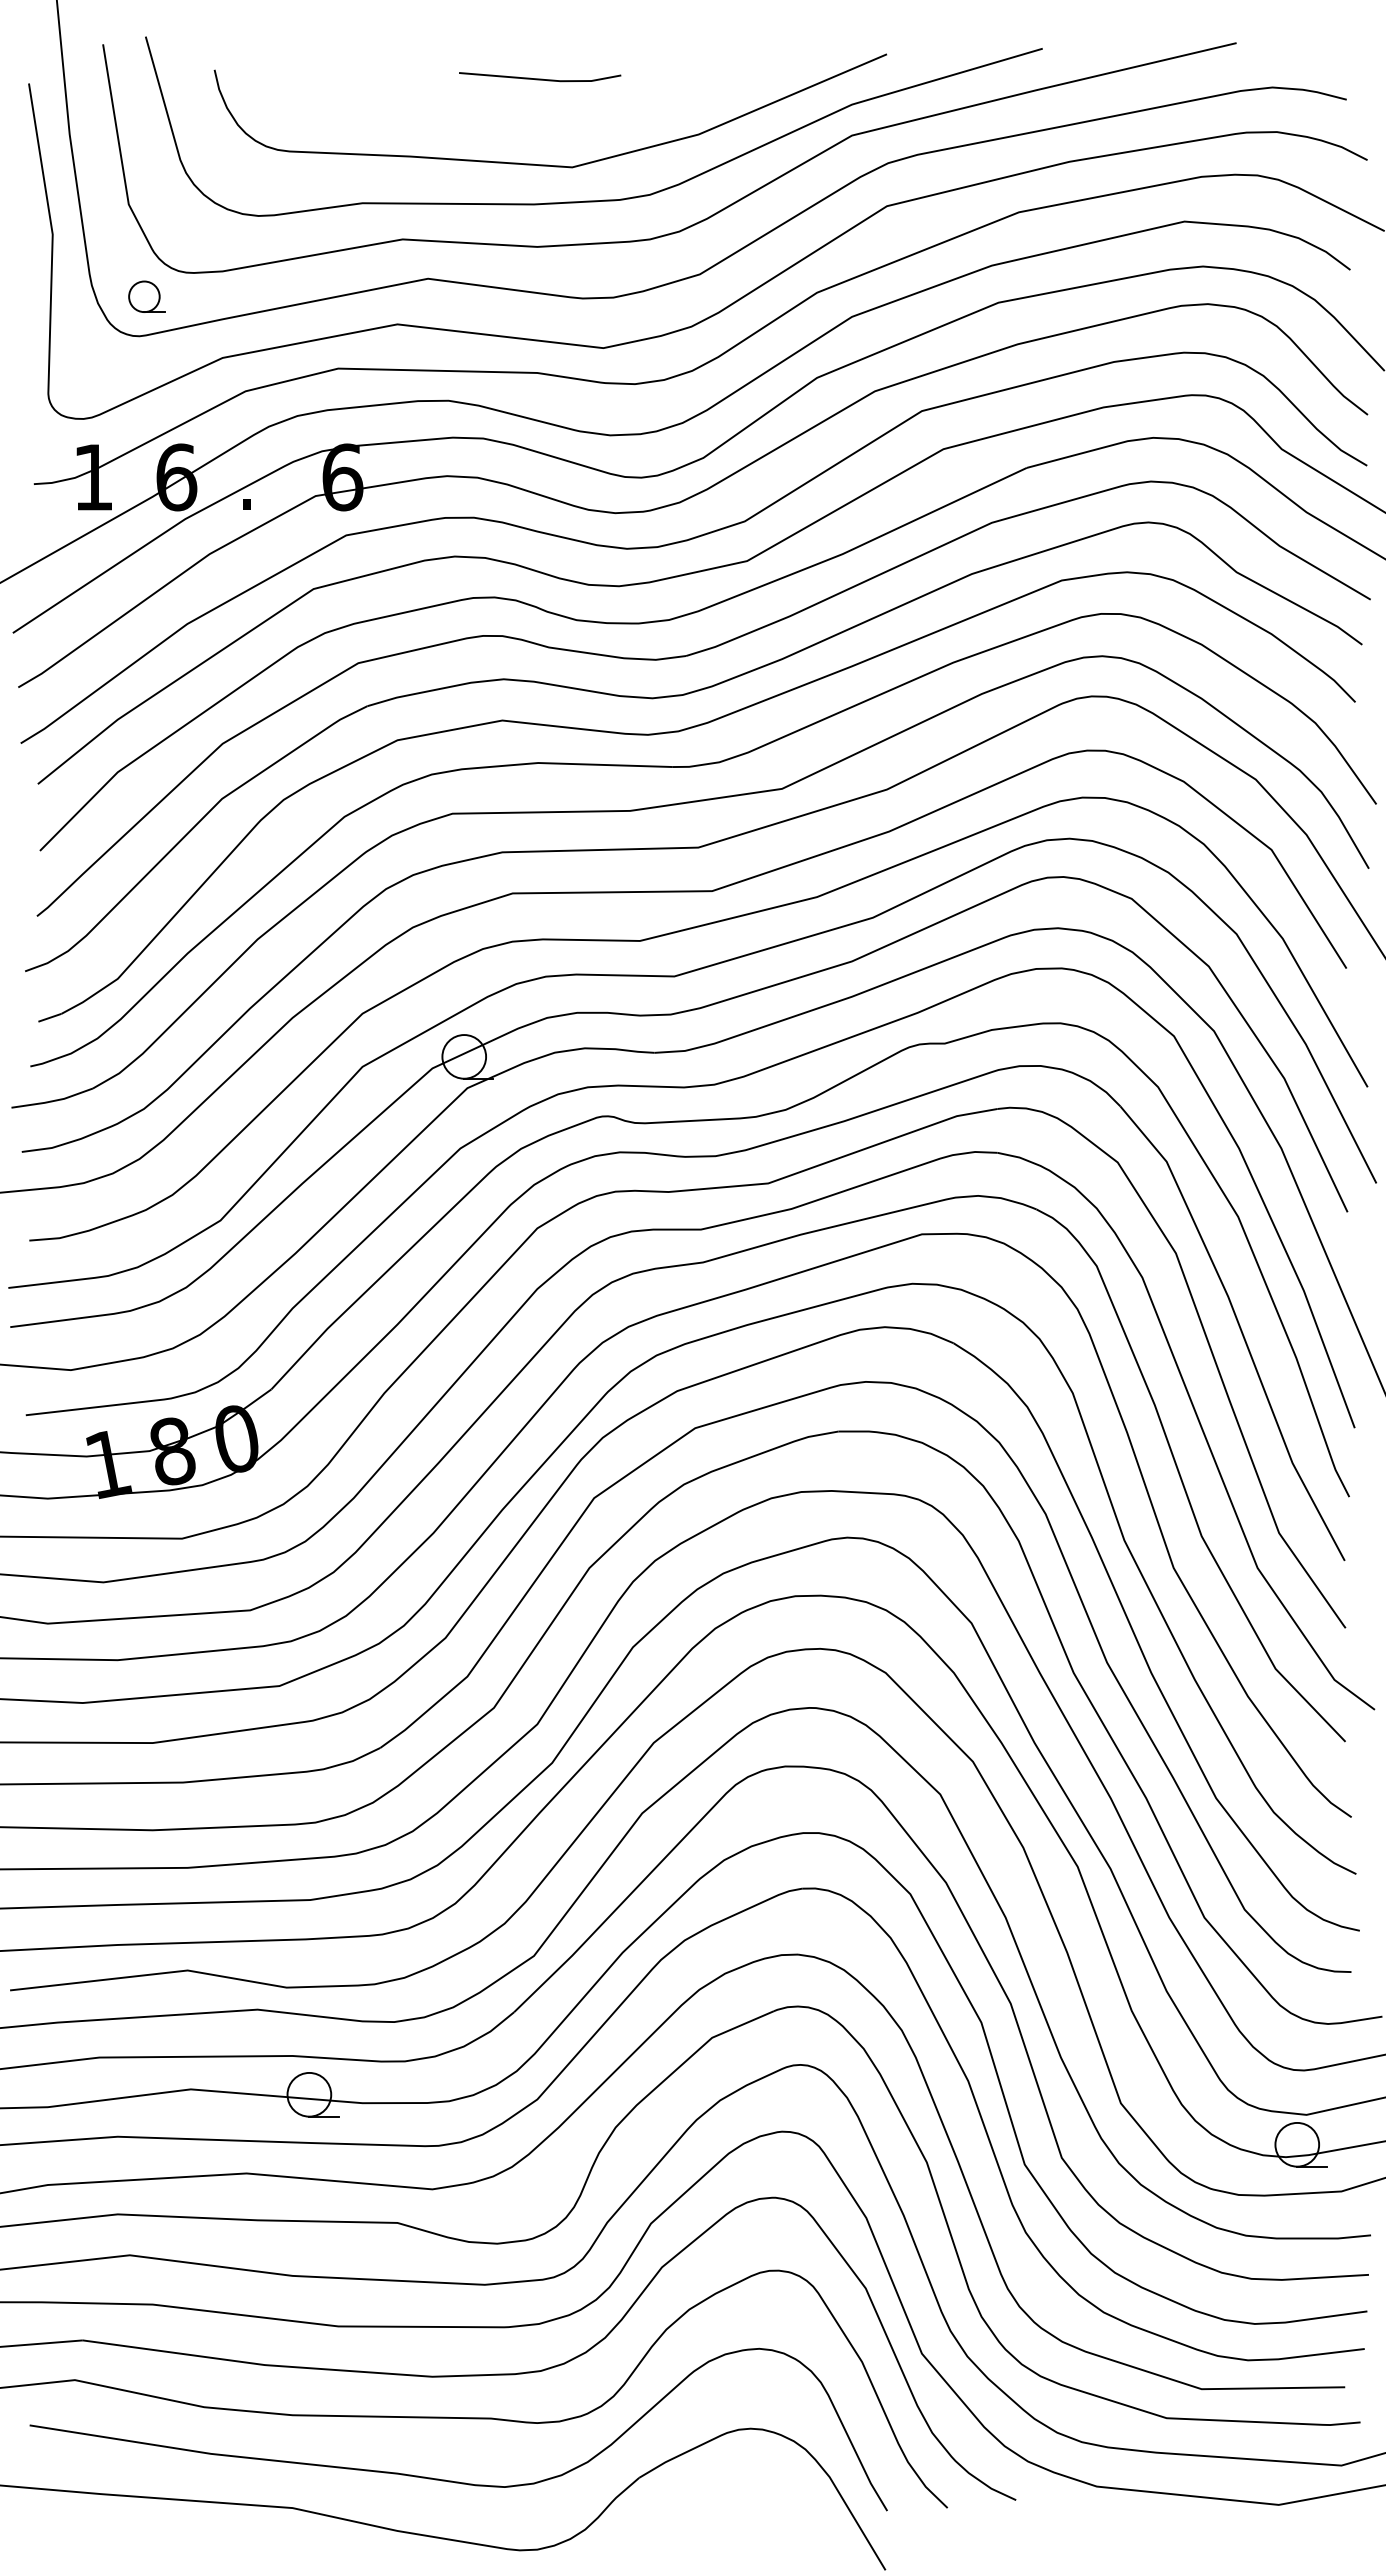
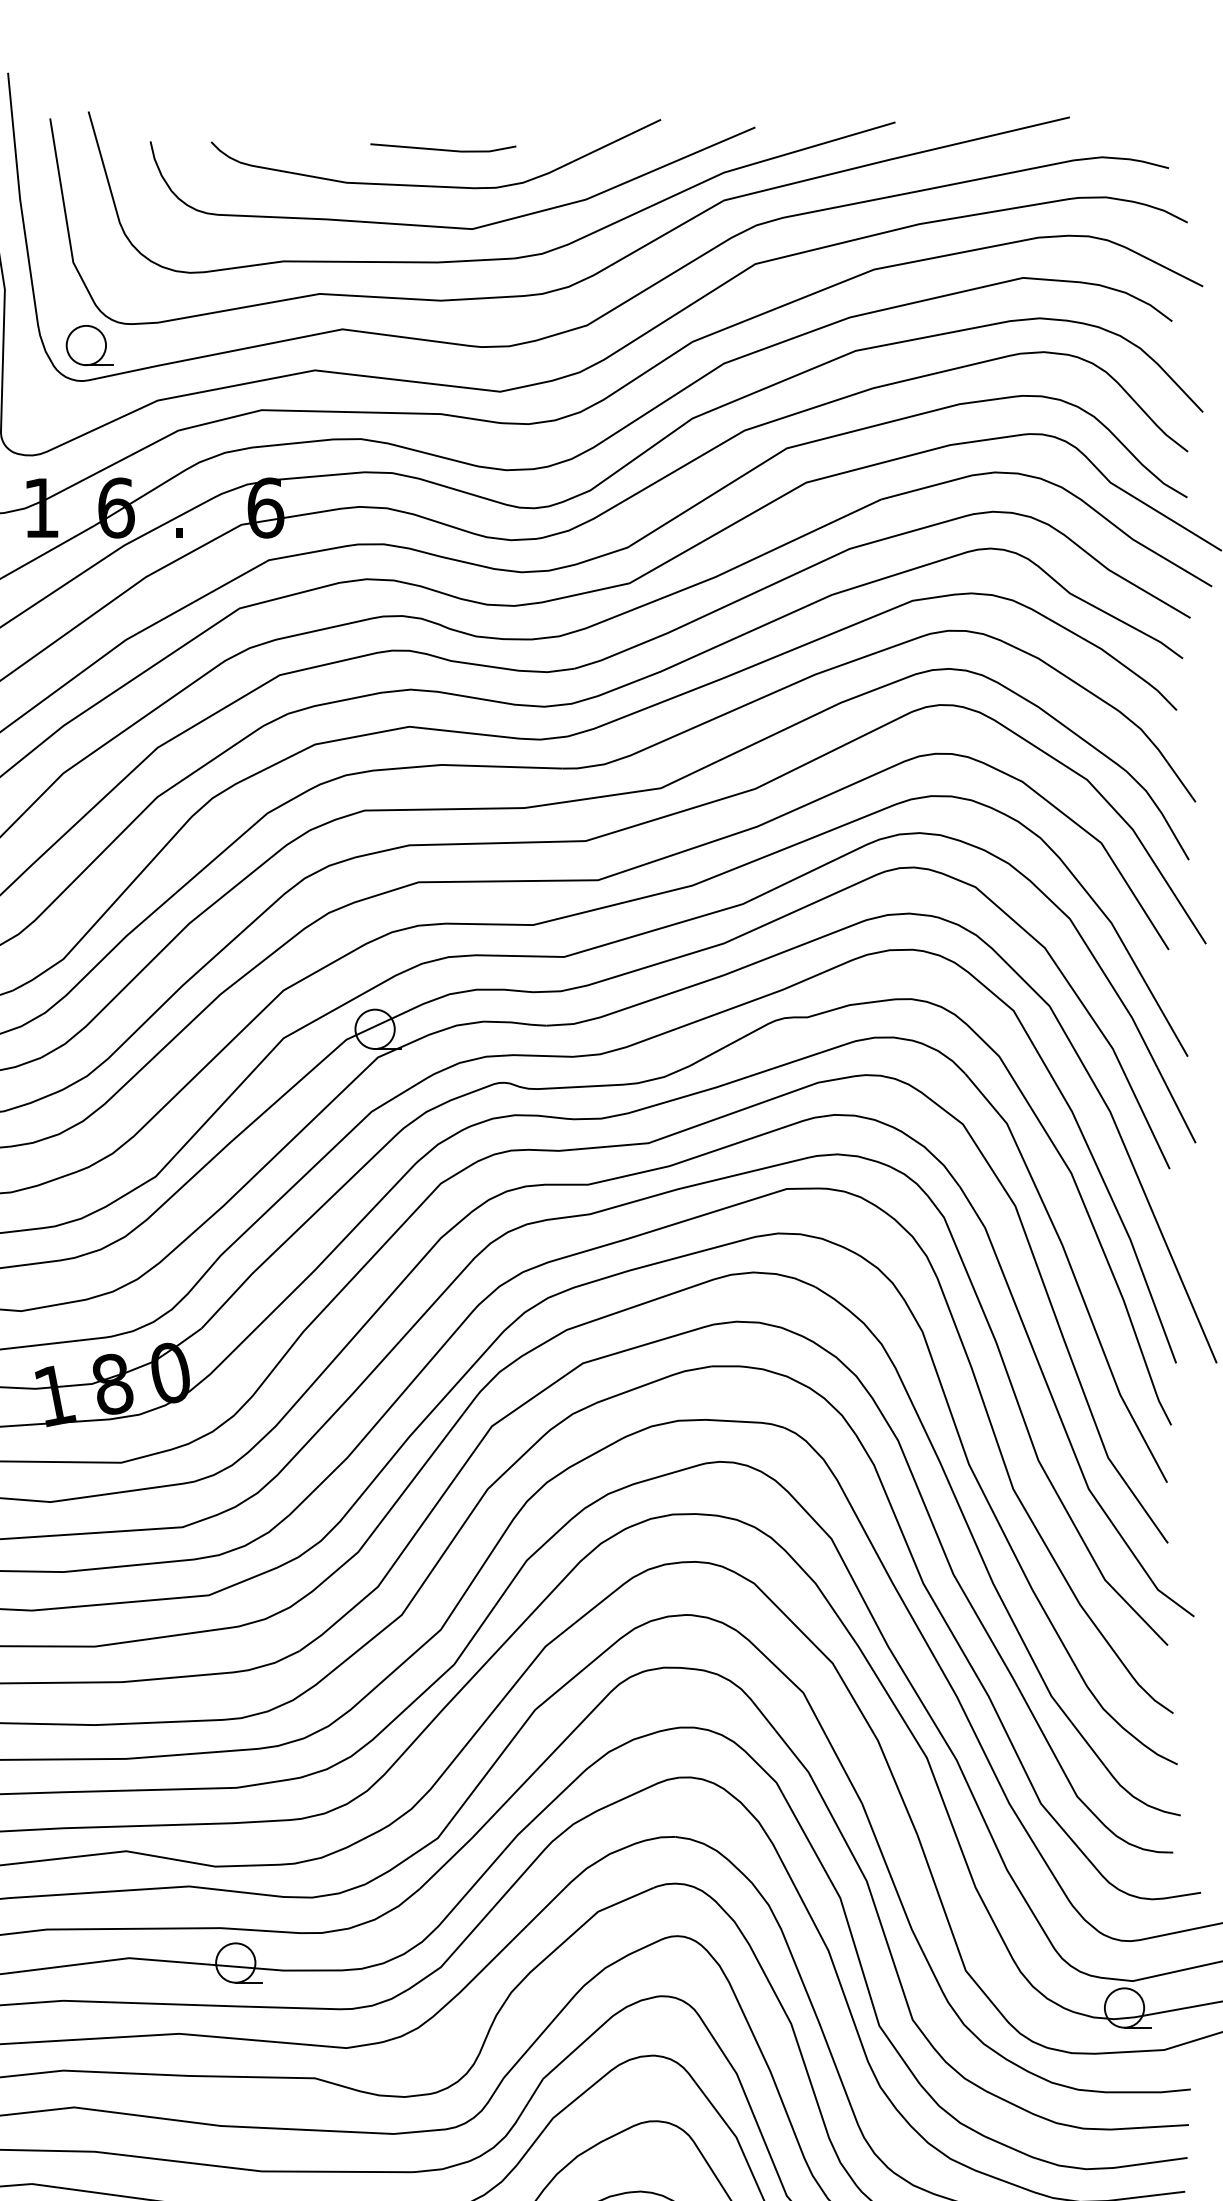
curve: (525, 118) -> (430, 185), added
part: (146, 296) -> (89, 345), size x1.43

